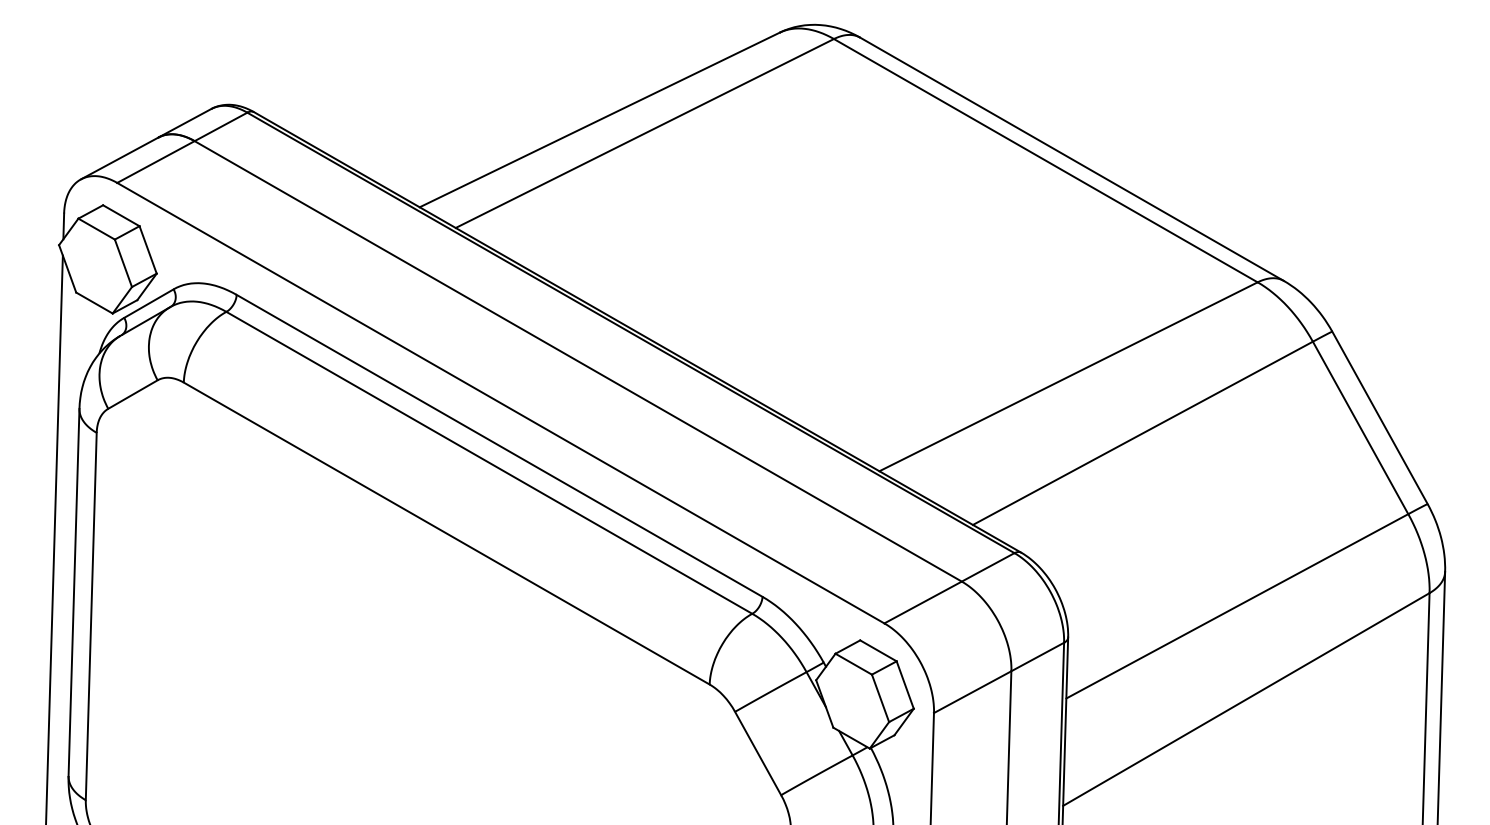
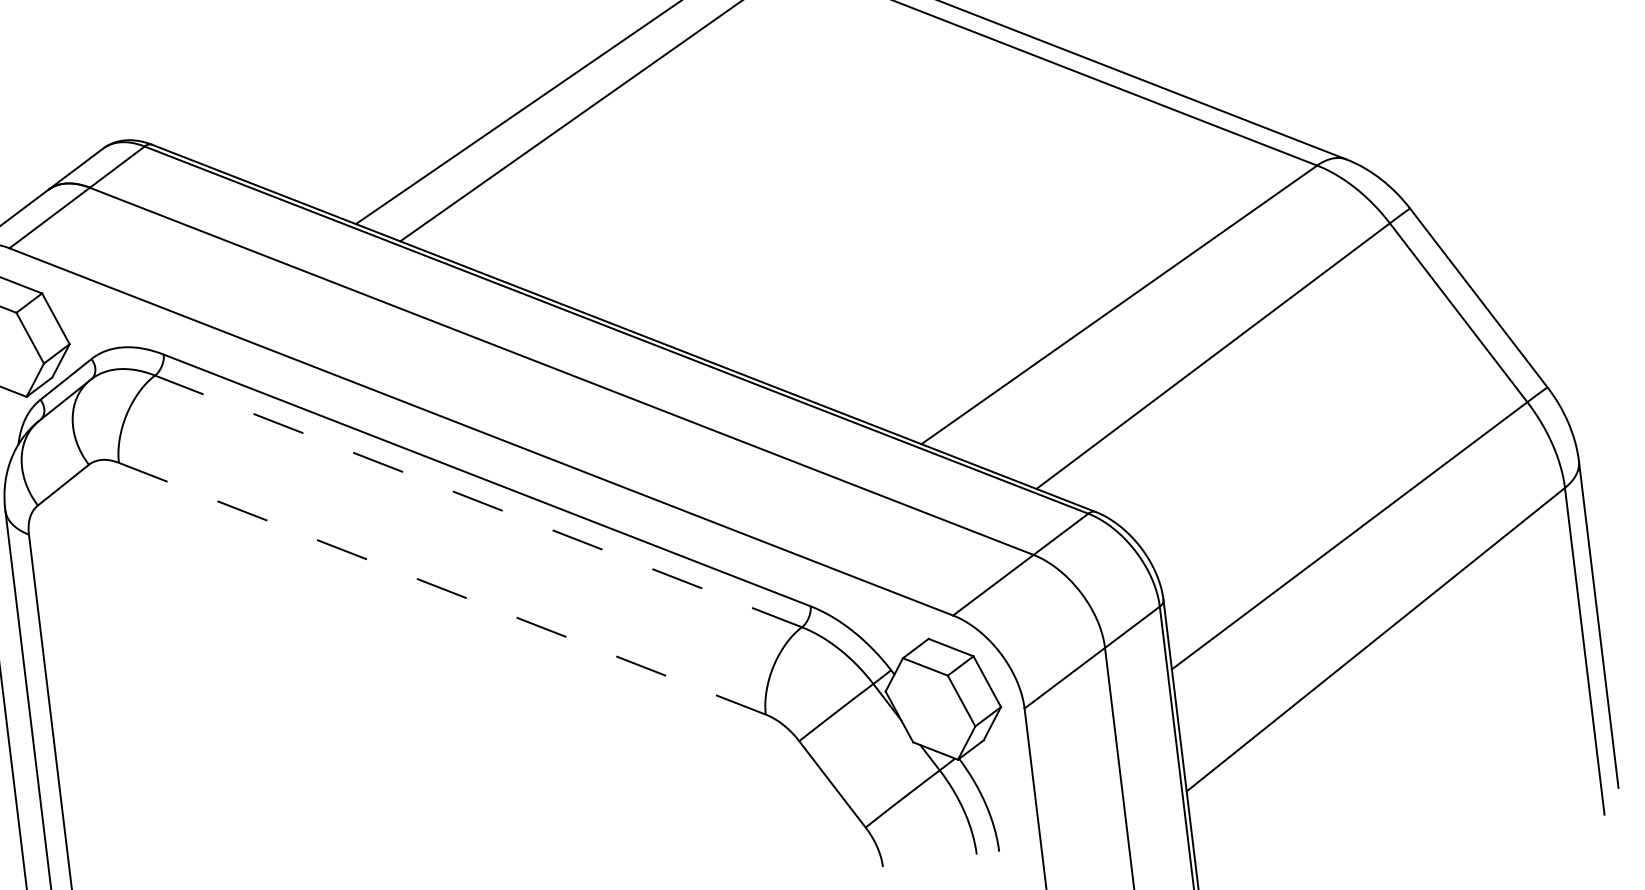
line: (488, 462) -> (477, 501), solid -> dashed
line: (446, 533) -> (442, 588), solid -> dashed

